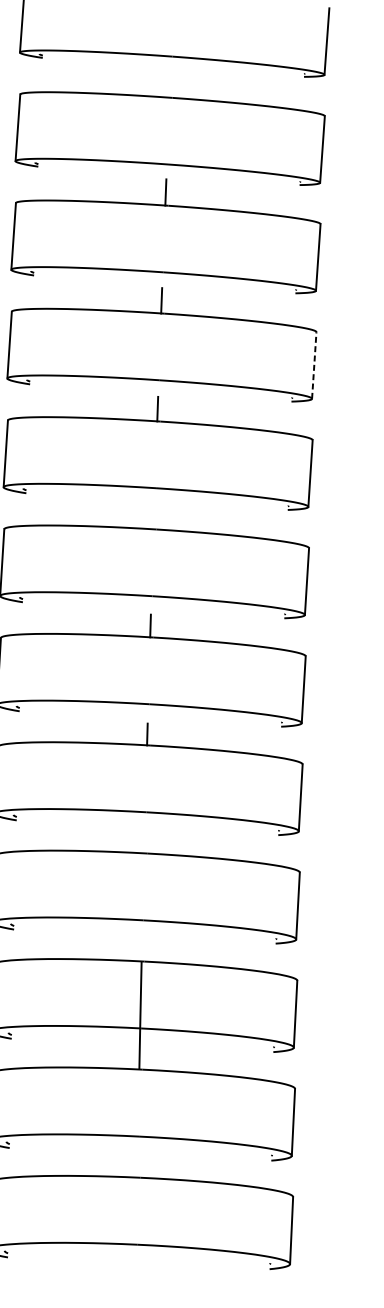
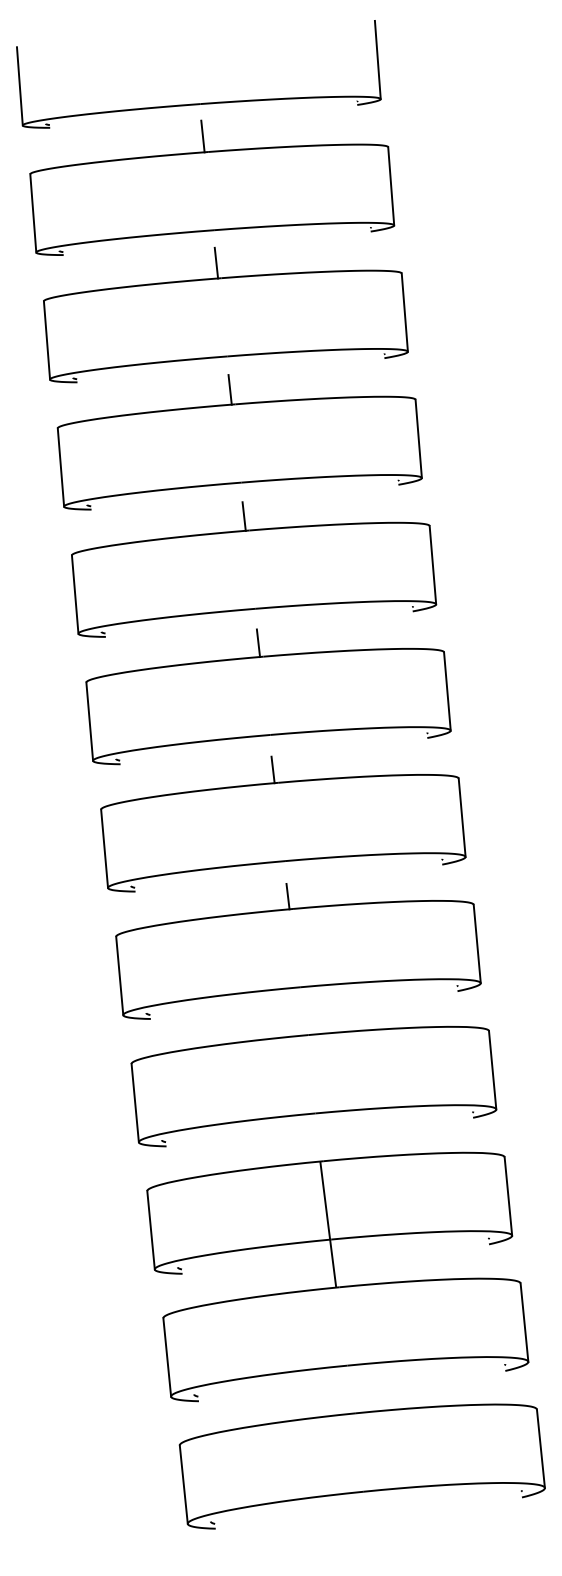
line: (169, 84) -> (202, 136), added
line: (314, 365) -> (418, 438), dashed -> solid
line: (154, 517) -> (258, 643), added

